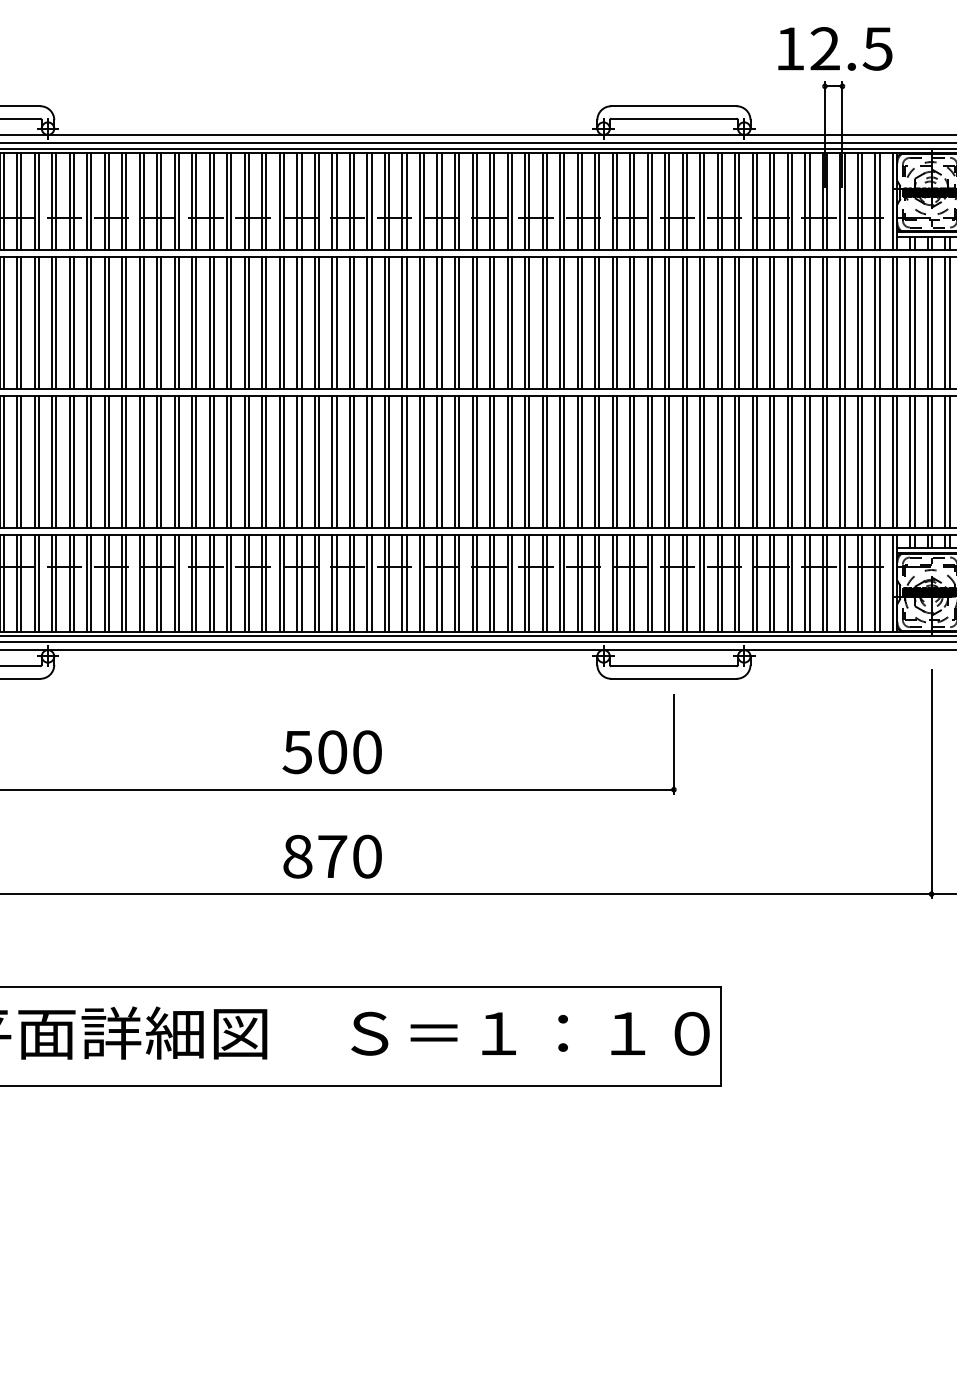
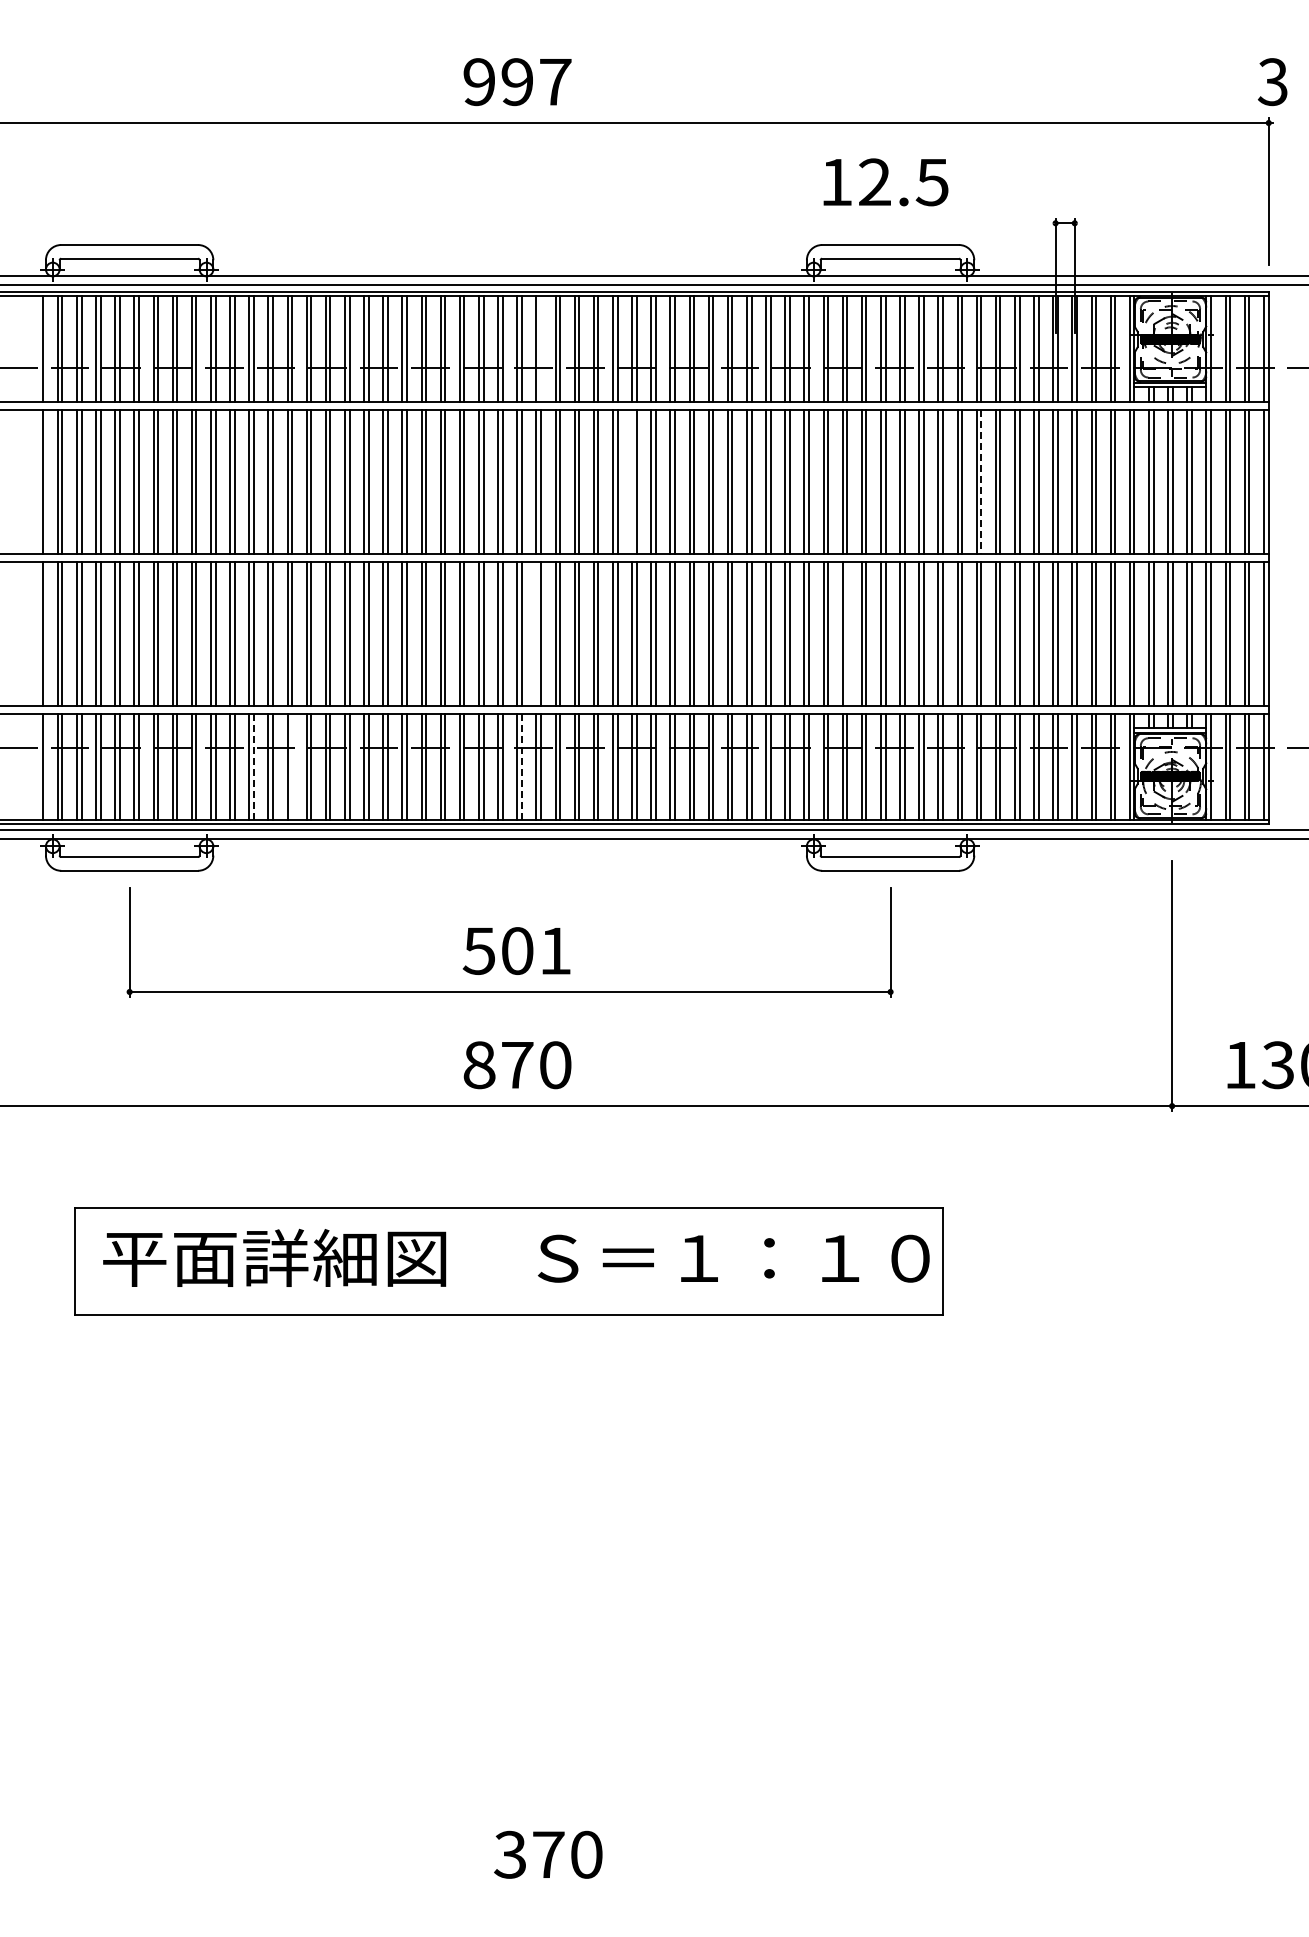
text: (834, 49) -> (885, 182), moved
line: (353, 200) -> (540, 348), removed
line: (437, 322) -> (632, 481), removed
line: (757, 323) -> (981, 482), solid -> dashed
line: (349, 461) -> (536, 633), removed
line: (634, 461) -> (847, 633), removed
line: (91, 583) -> (253, 766), solid -> dashed
line: (126, 583) -> (292, 766), removed
line: (336, 583) -> (521, 766), solid -> dashed
text: (367, 751) -> (555, 950), 500 -> 501

